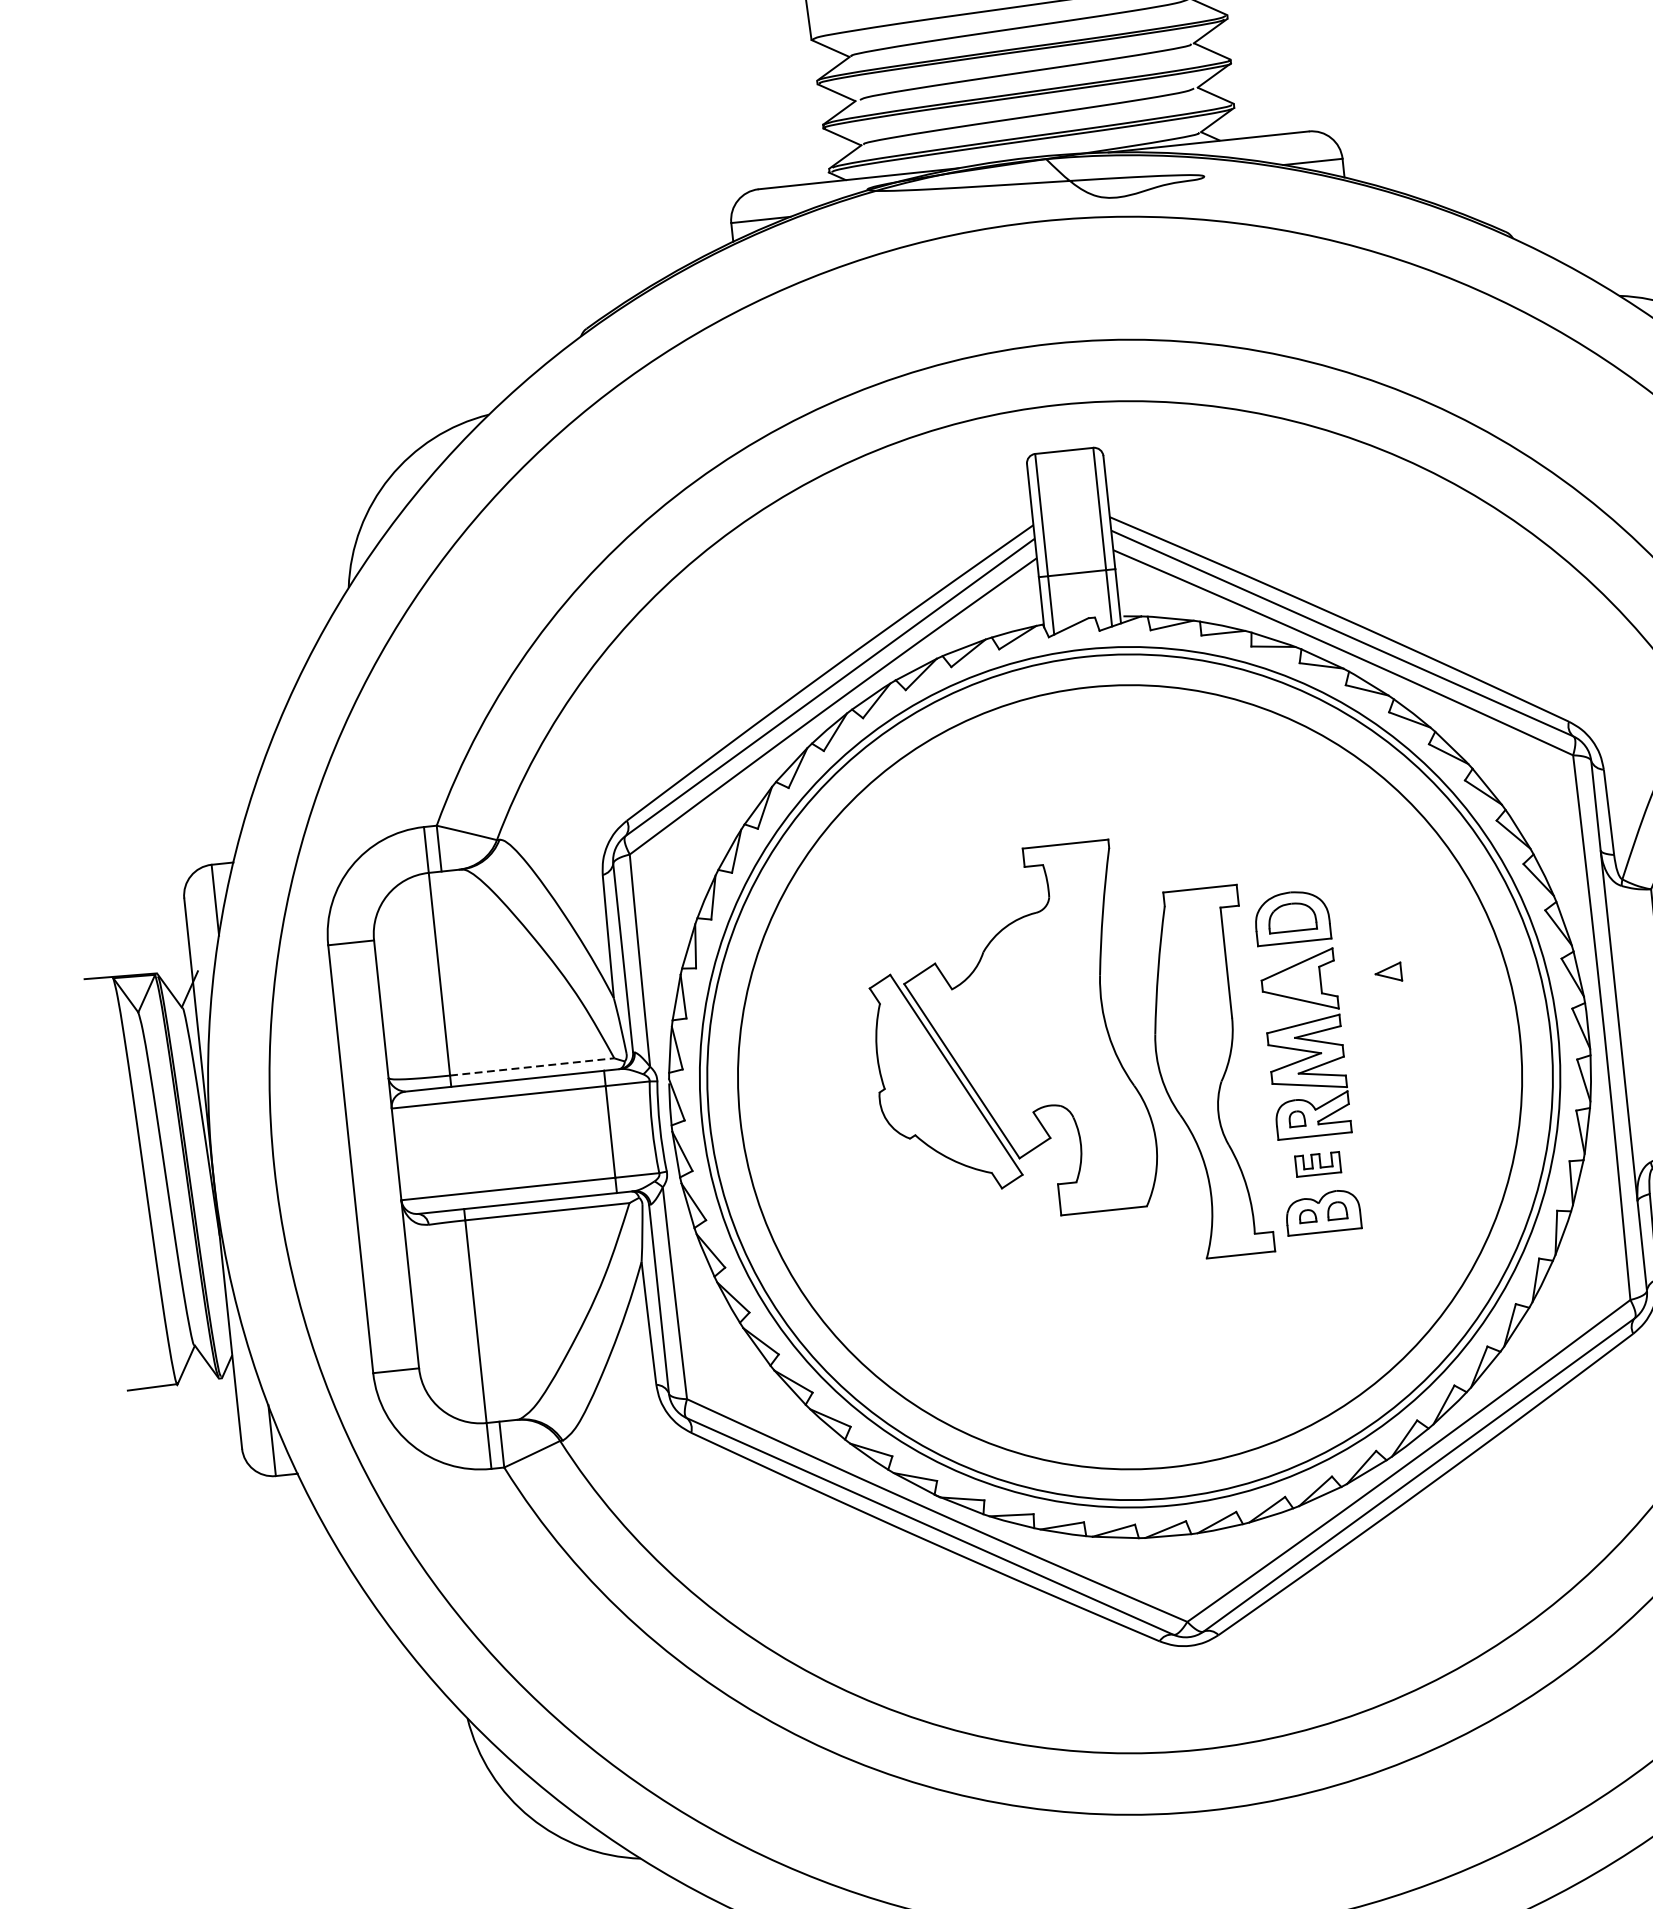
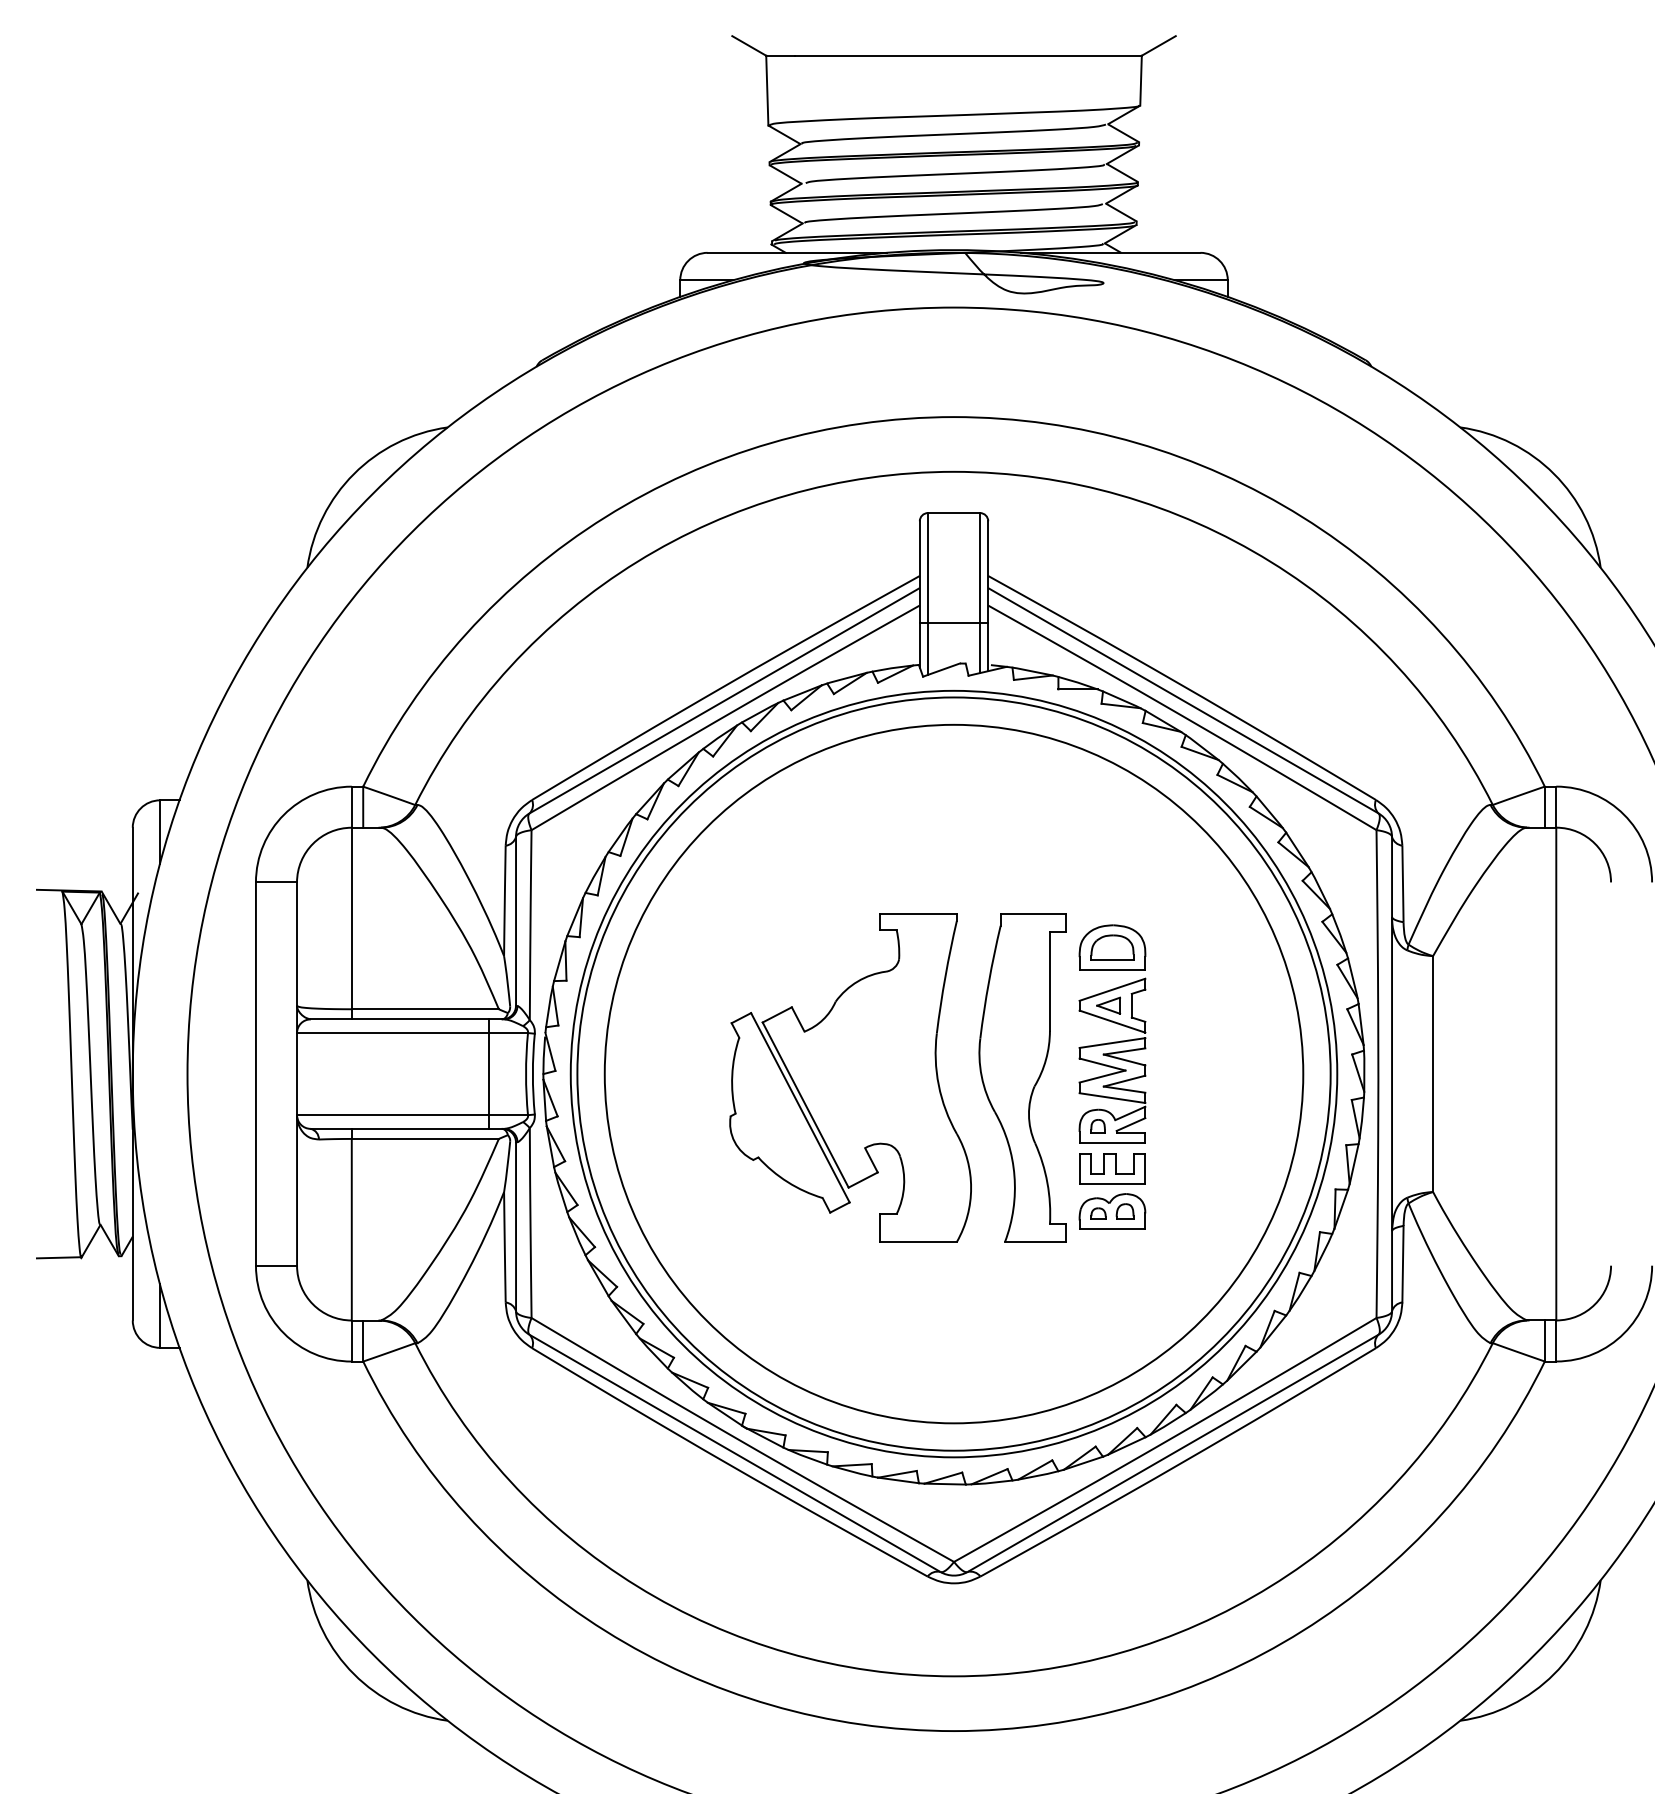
part: (1388, 972) -> (1108, 1005), moved
part: (1008, 1035) -> (850, 1077), moved
line: (532, 1067) -> (425, 1009), dashed -> solid
part: (1318, 1164) -> (1112, 1168), size x1.67

